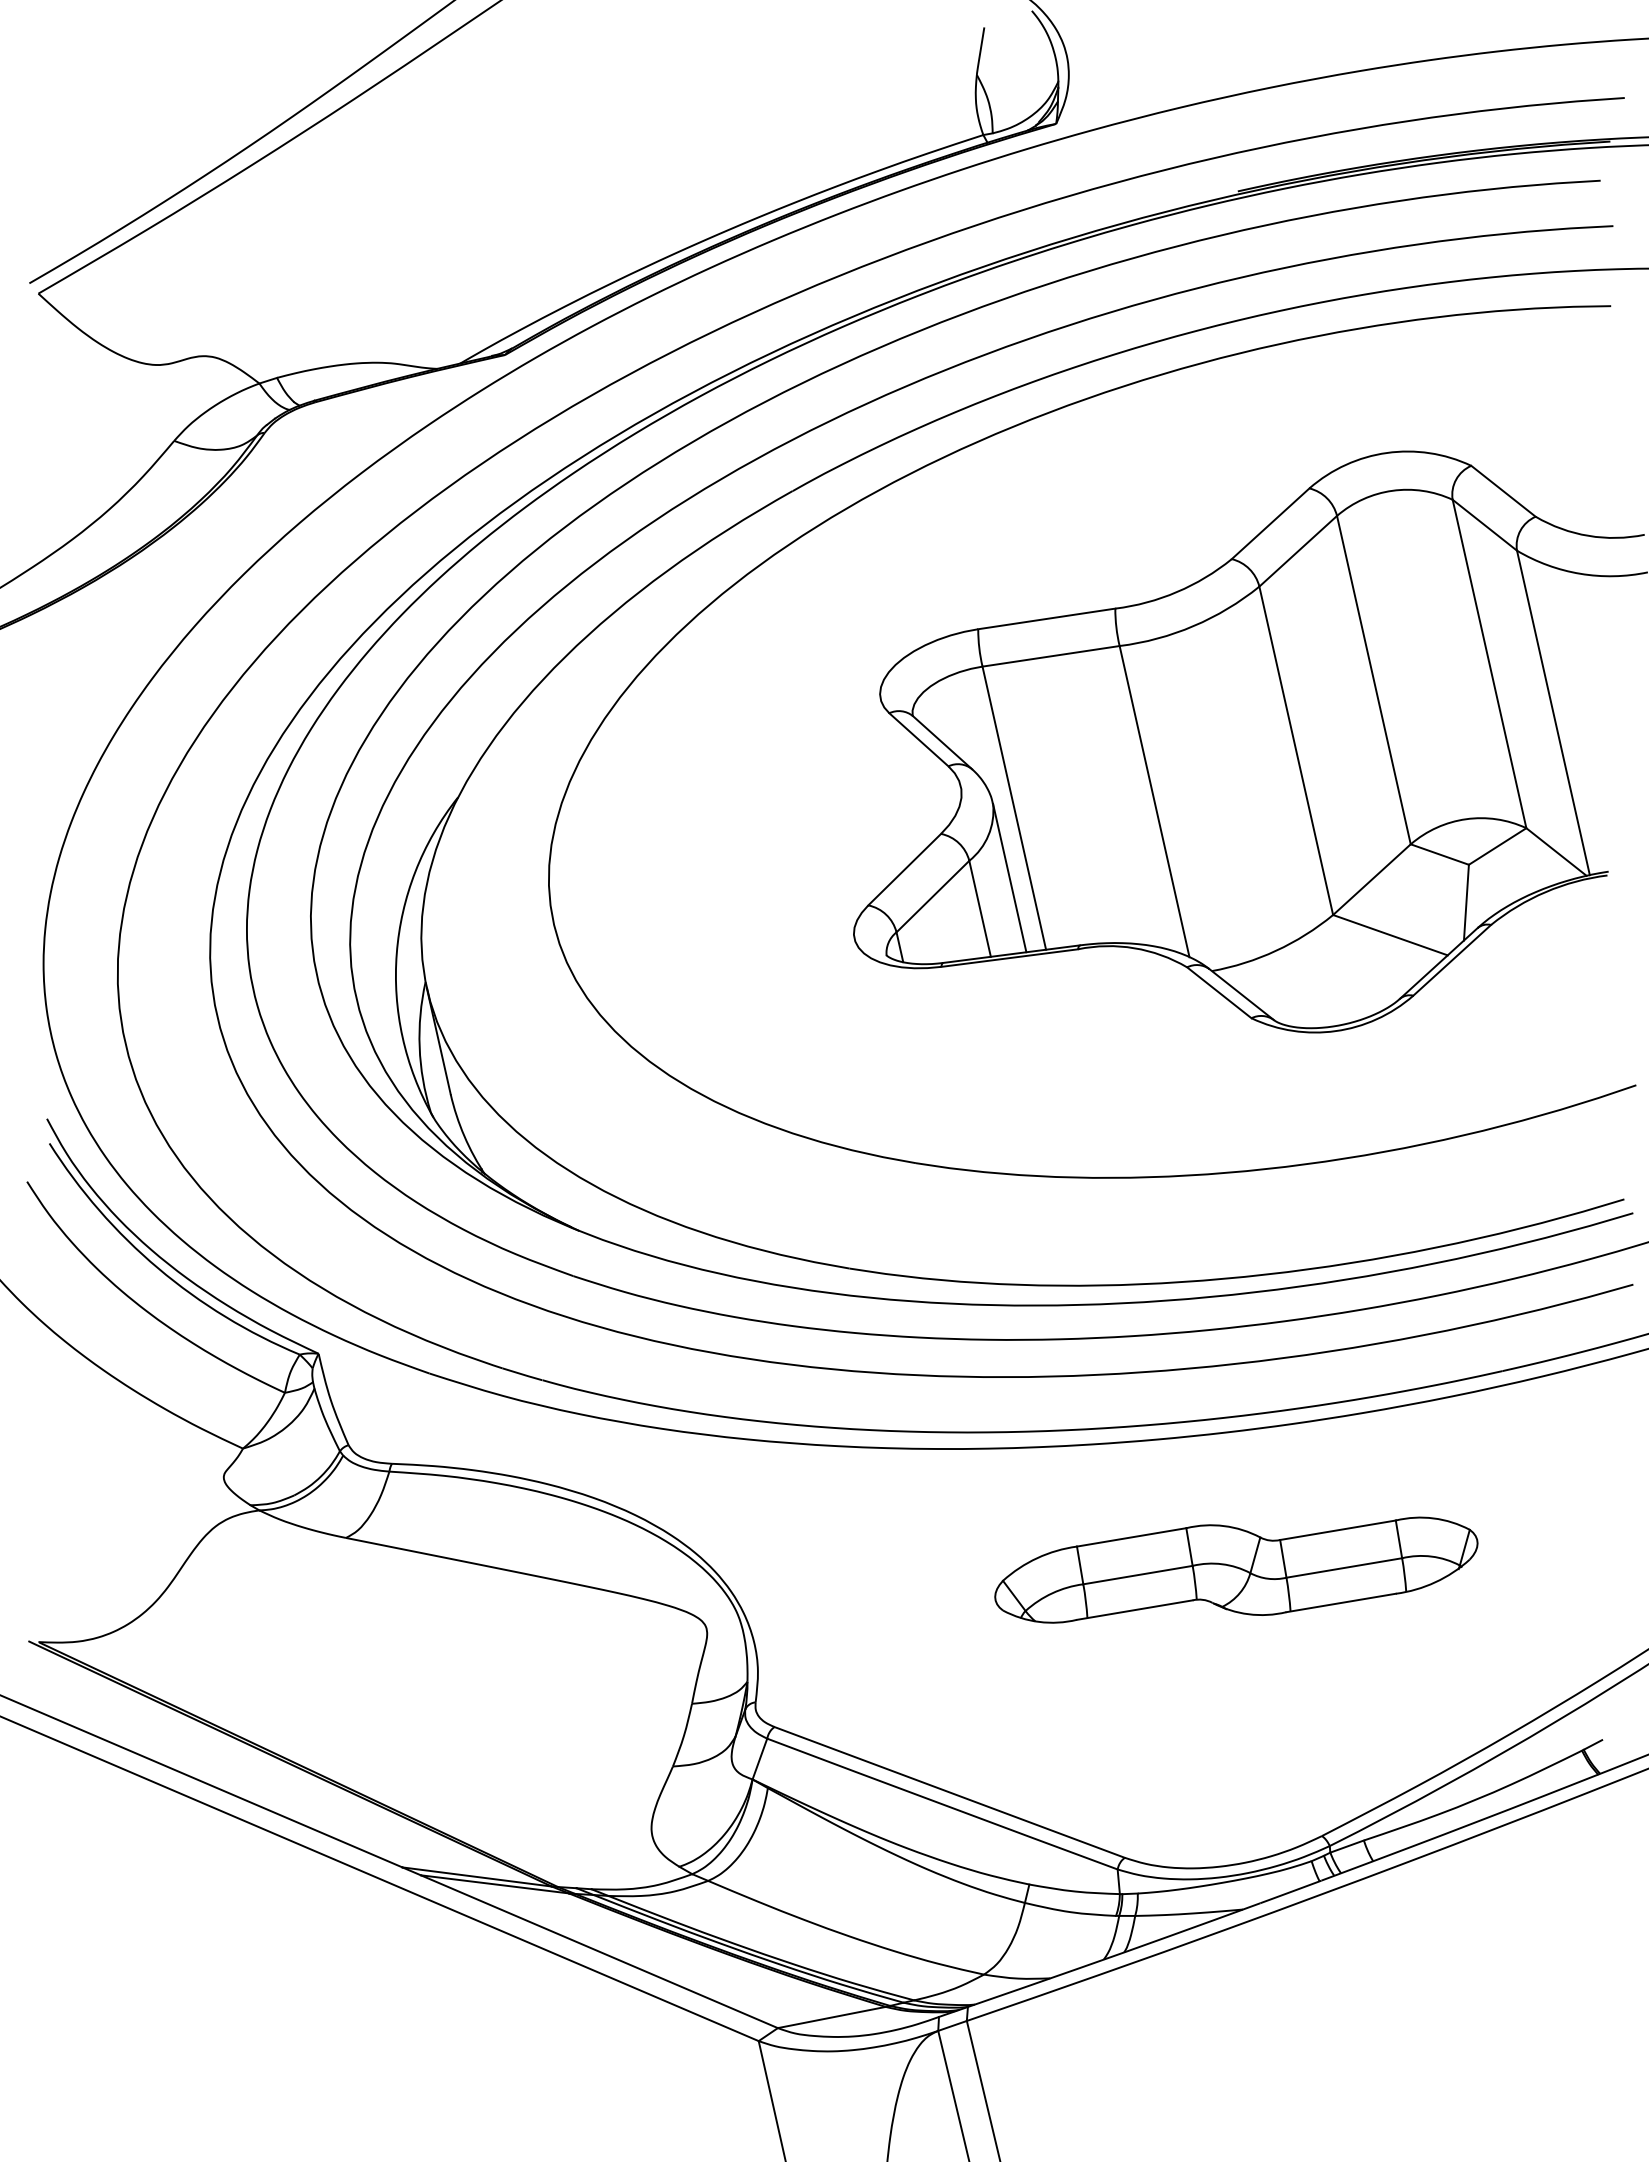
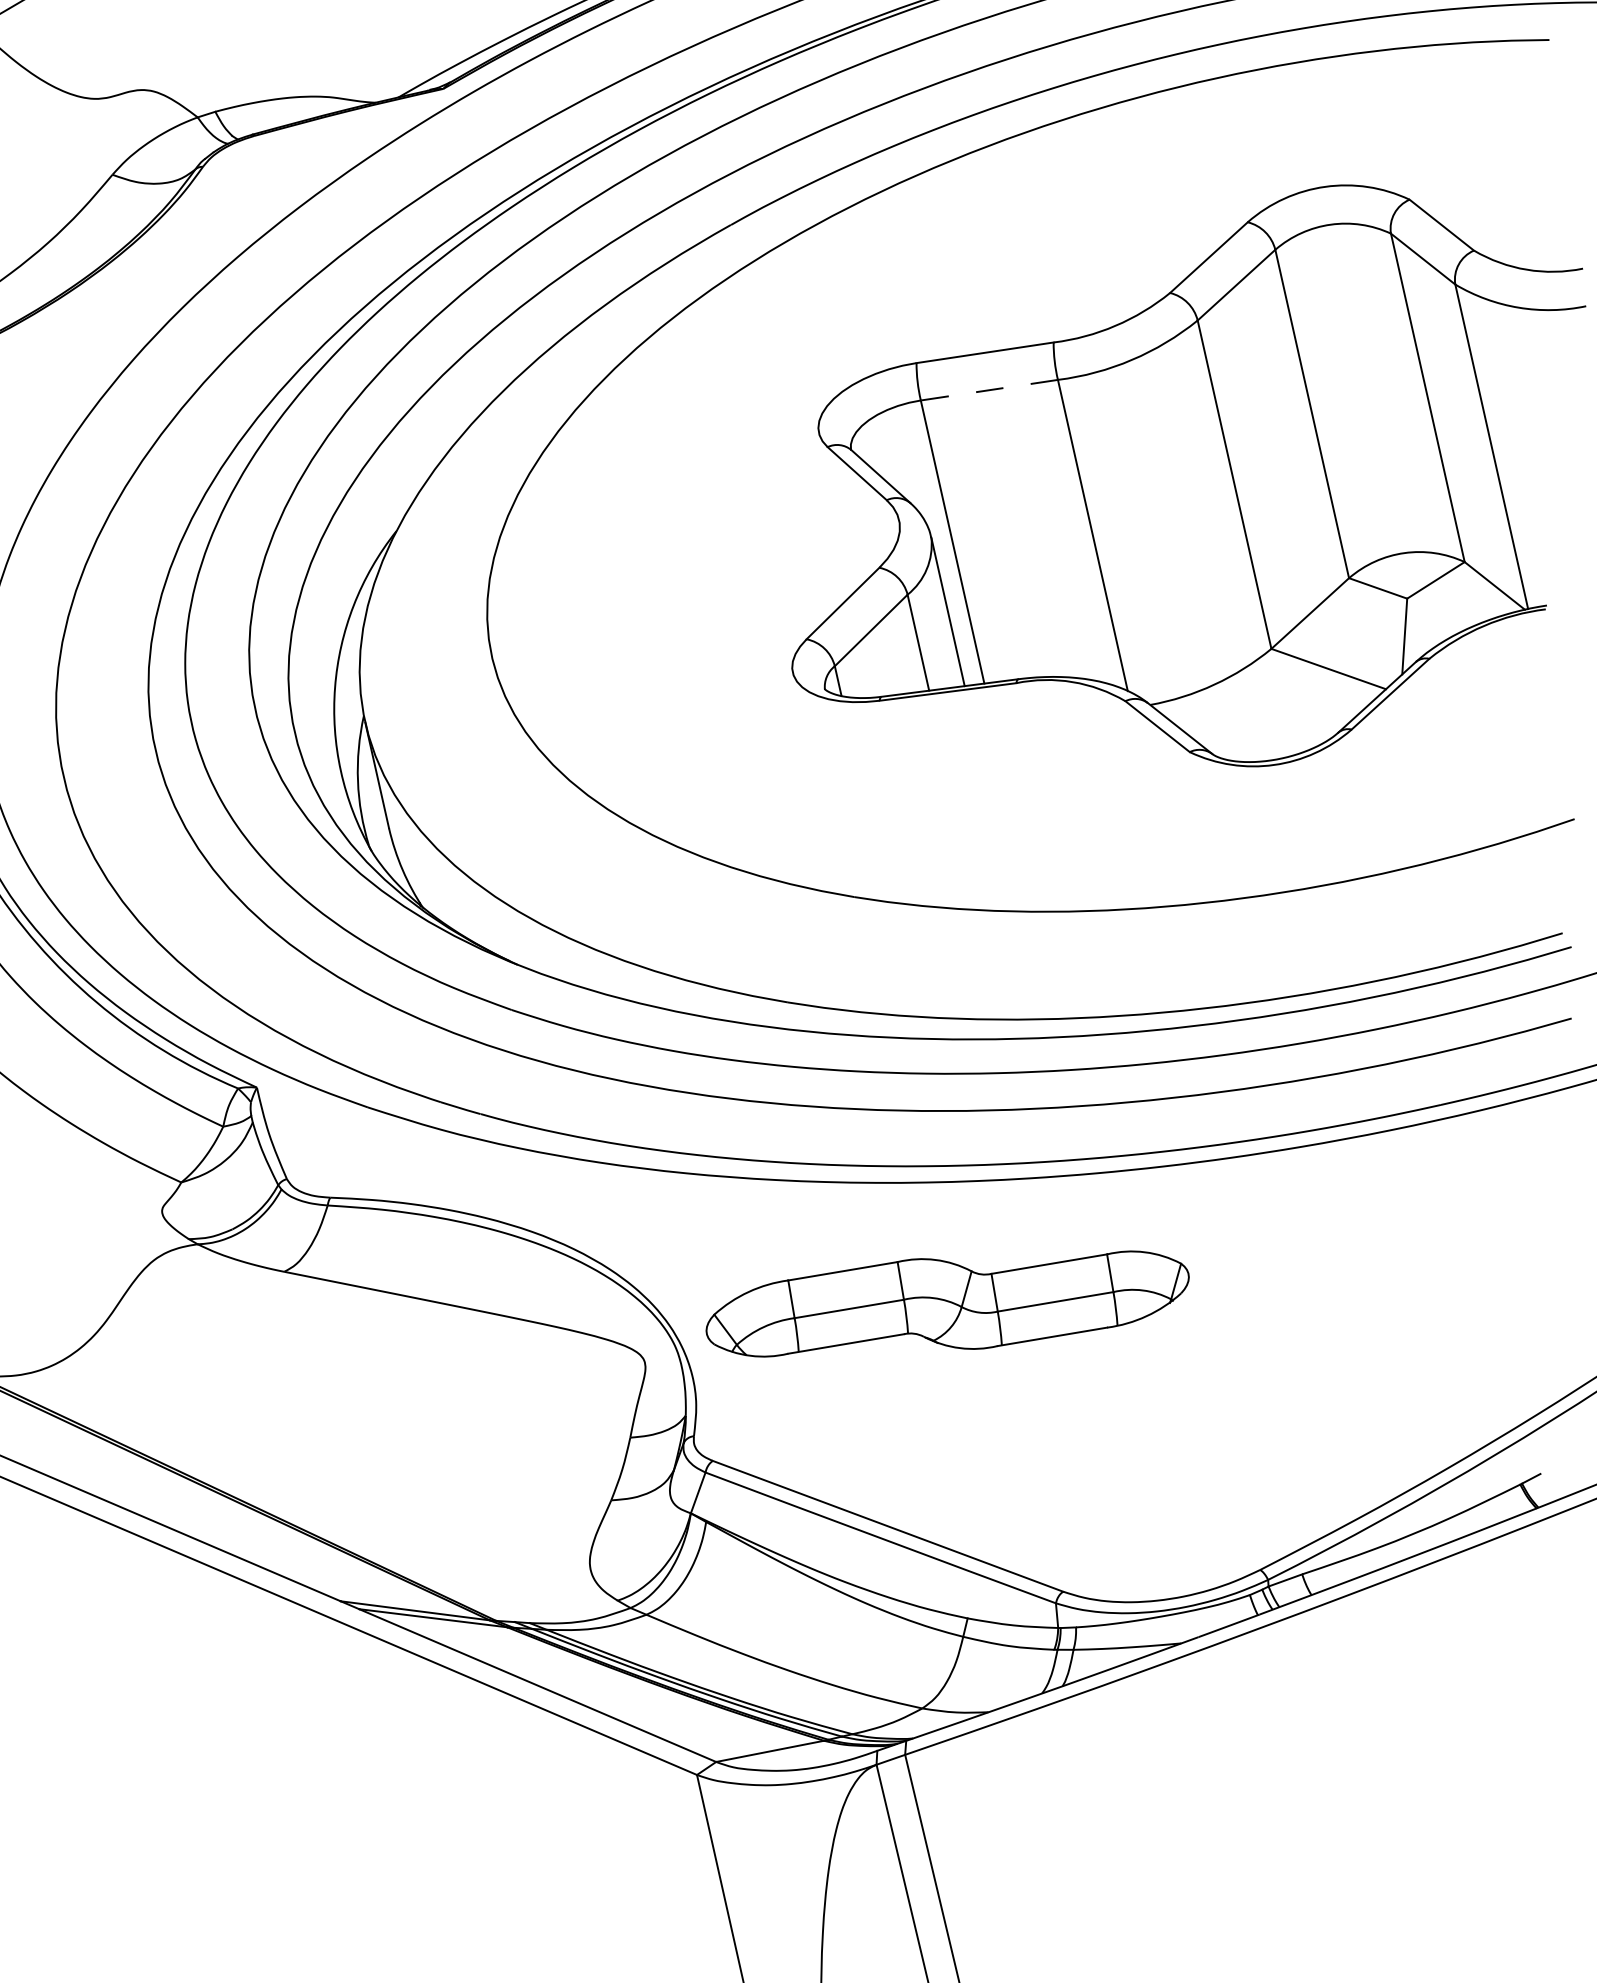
line: (1050, 656) -> (988, 390), solid -> dashed
part: (1236, 1569) -> (947, 1303), moved

